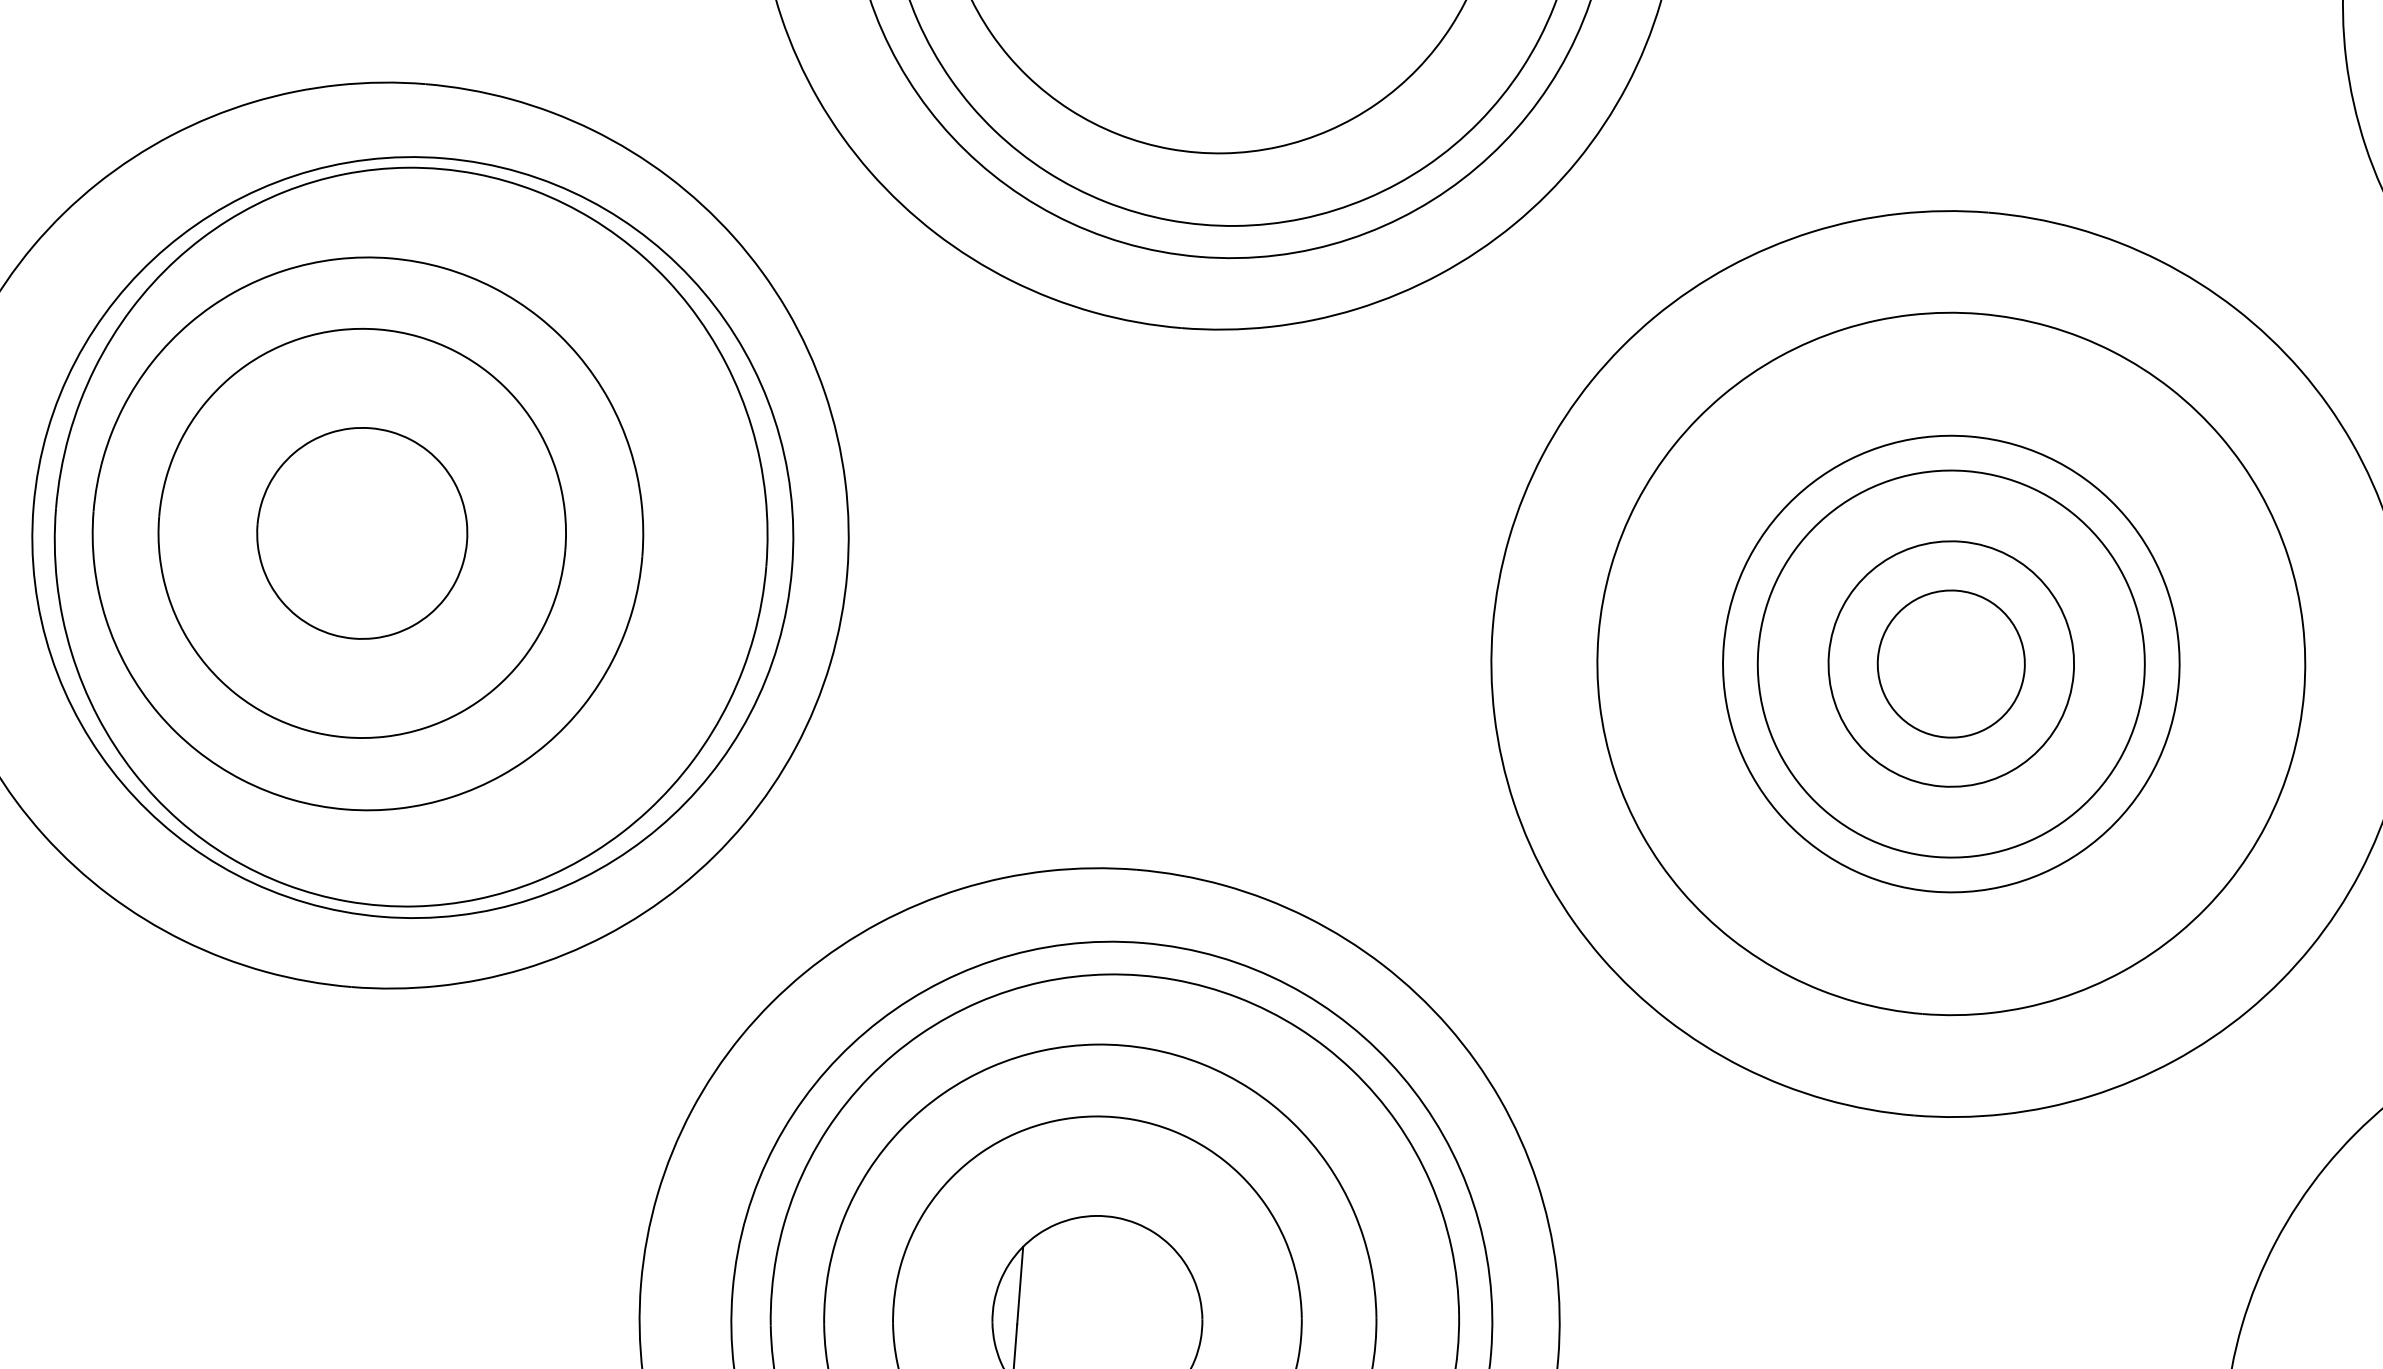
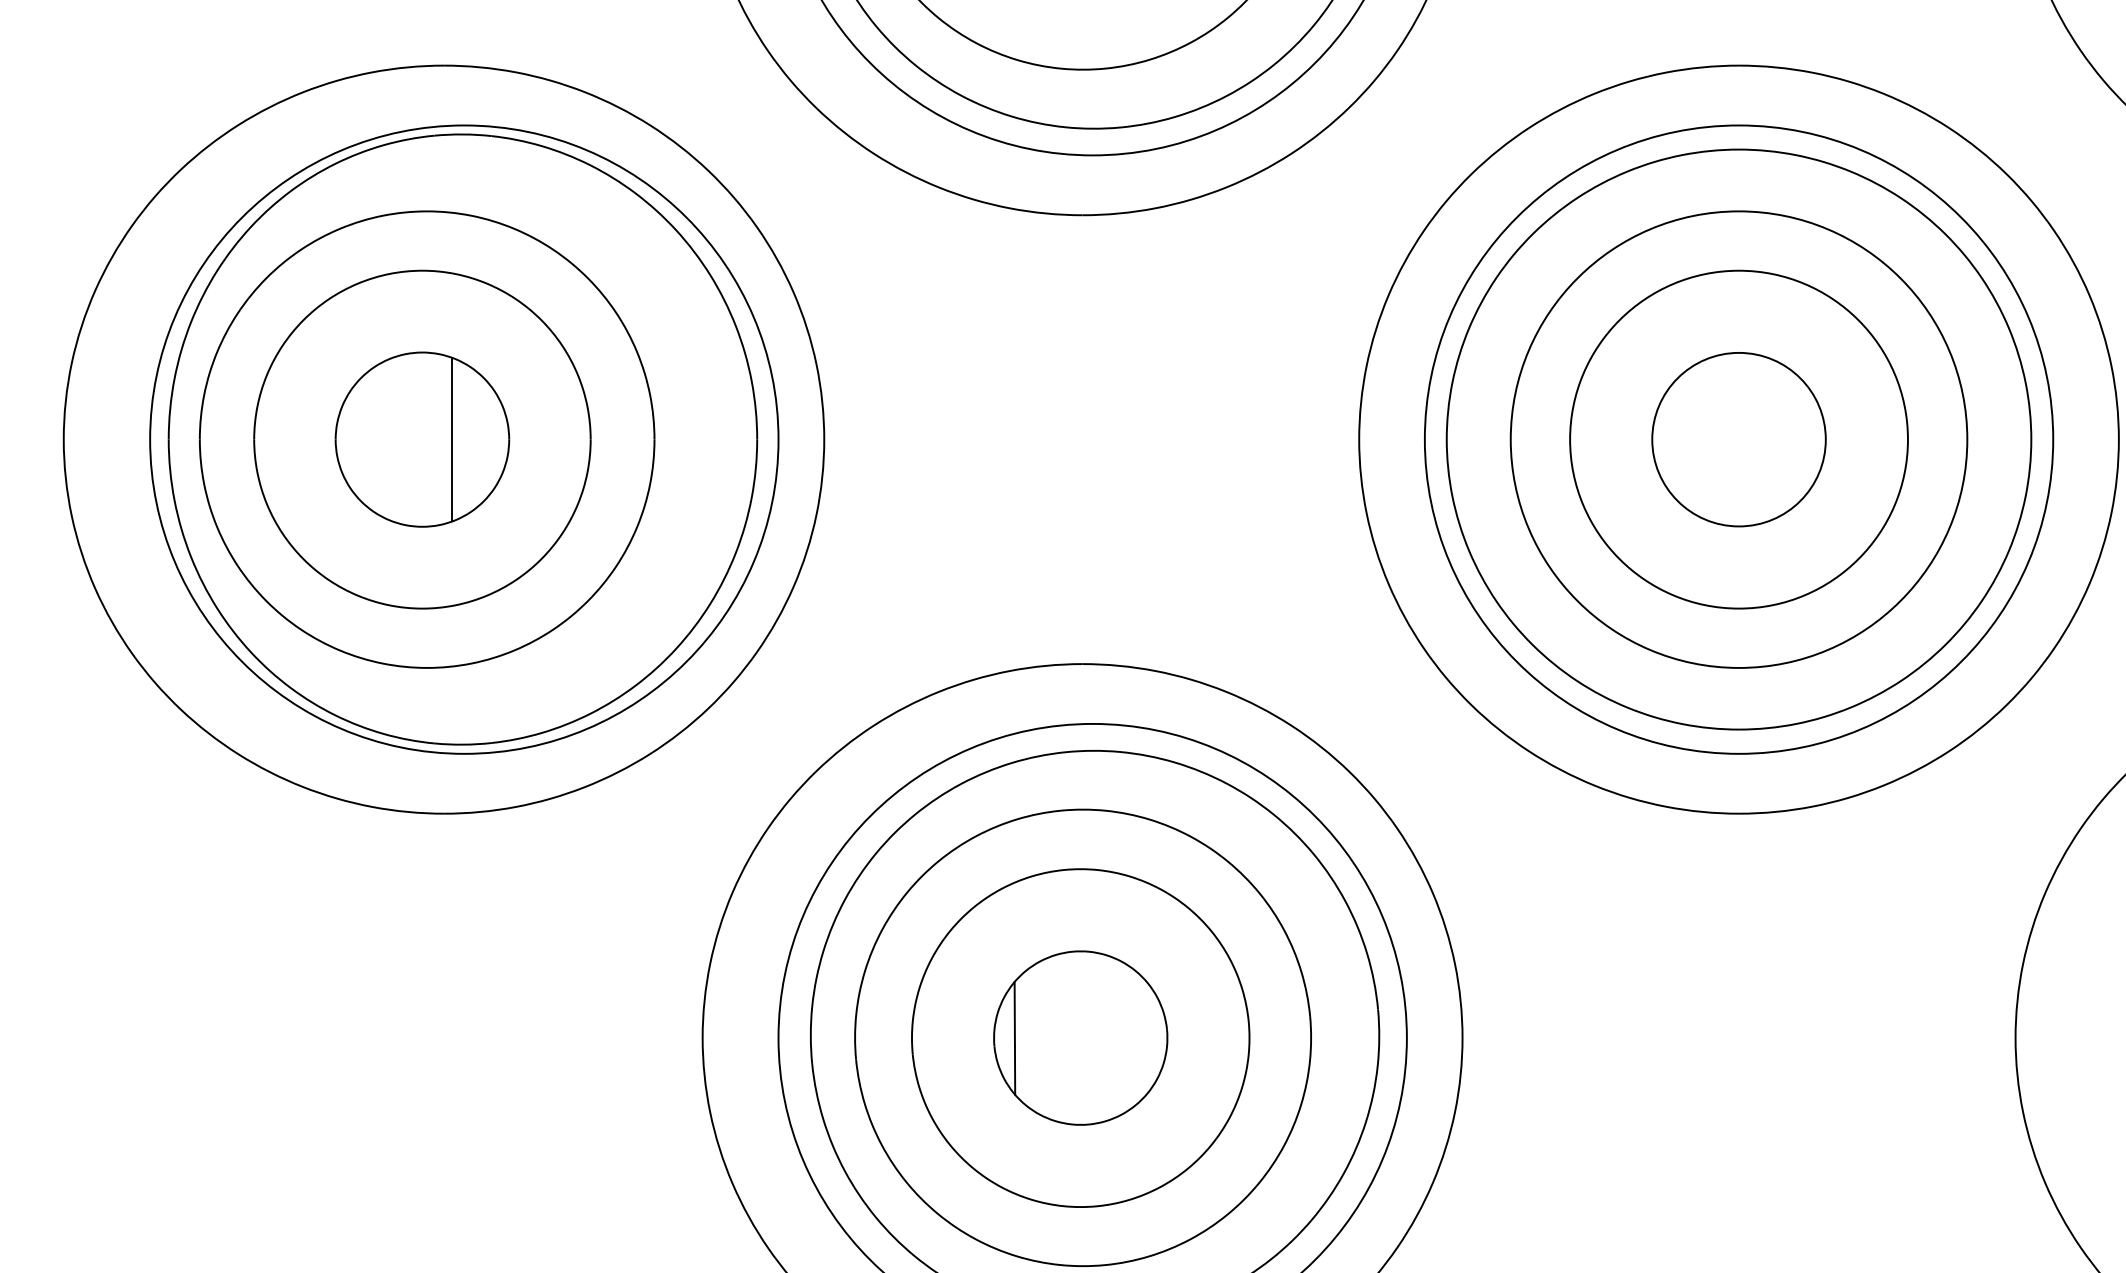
line: (398, 536) -> (452, 439), added
circle: (1950, 663) -> (1738, 439), size x1.43
circle: (1950, 663) -> (1738, 439), size x1.43
circle: (1950, 663) -> (1738, 439), size x1.67
circle: (1950, 663) -> (1738, 439), size x1.67

